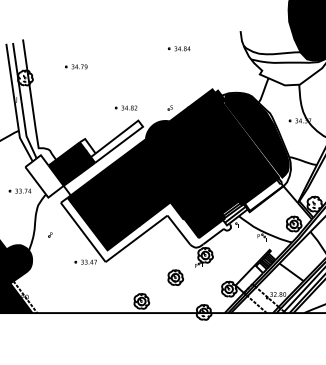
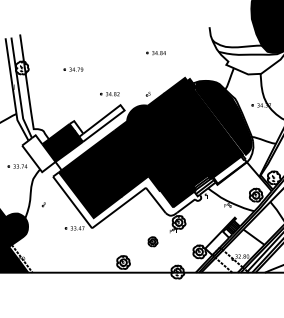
part: (179, 48) -> (156, 52), moved
part: (76, 66) -> (73, 69), moved
part: (175, 277) -> (152, 241), size x0.7

